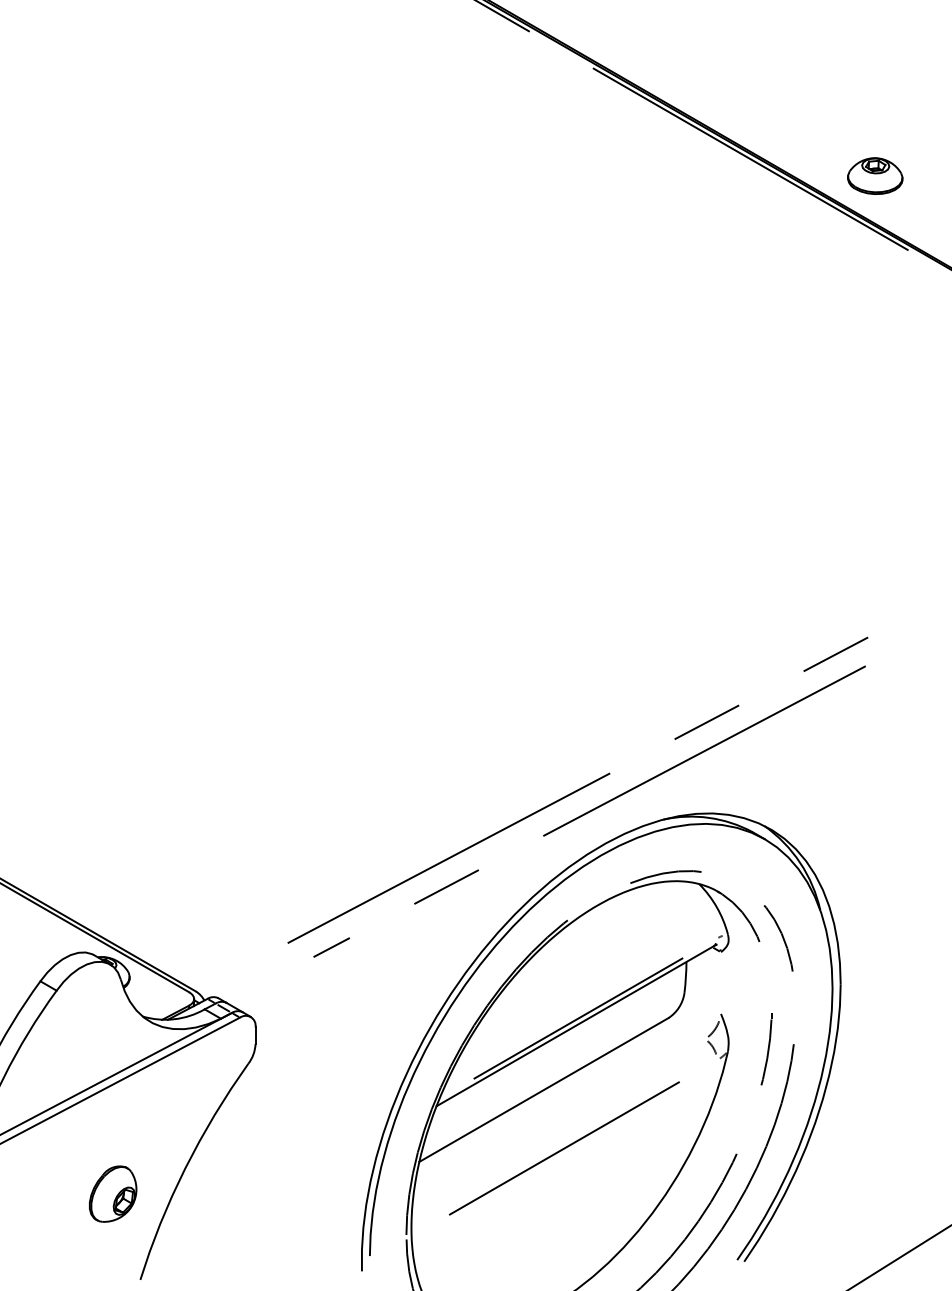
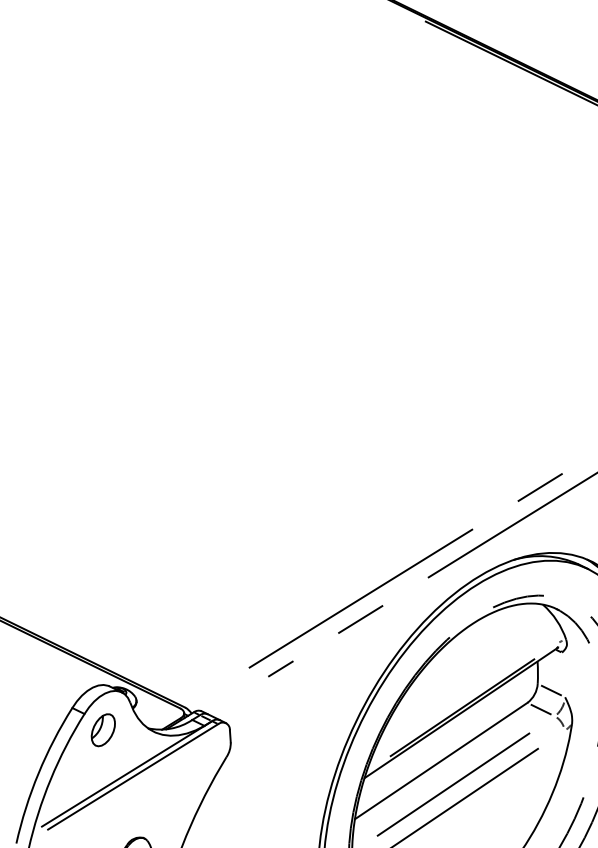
line: (702, 1003) -> (551, 690), added
part: (80, 1014) -> (102, 729), added
line: (686, 1028) -> (540, 709), added
line: (558, 1123) -> (453, 784), added

